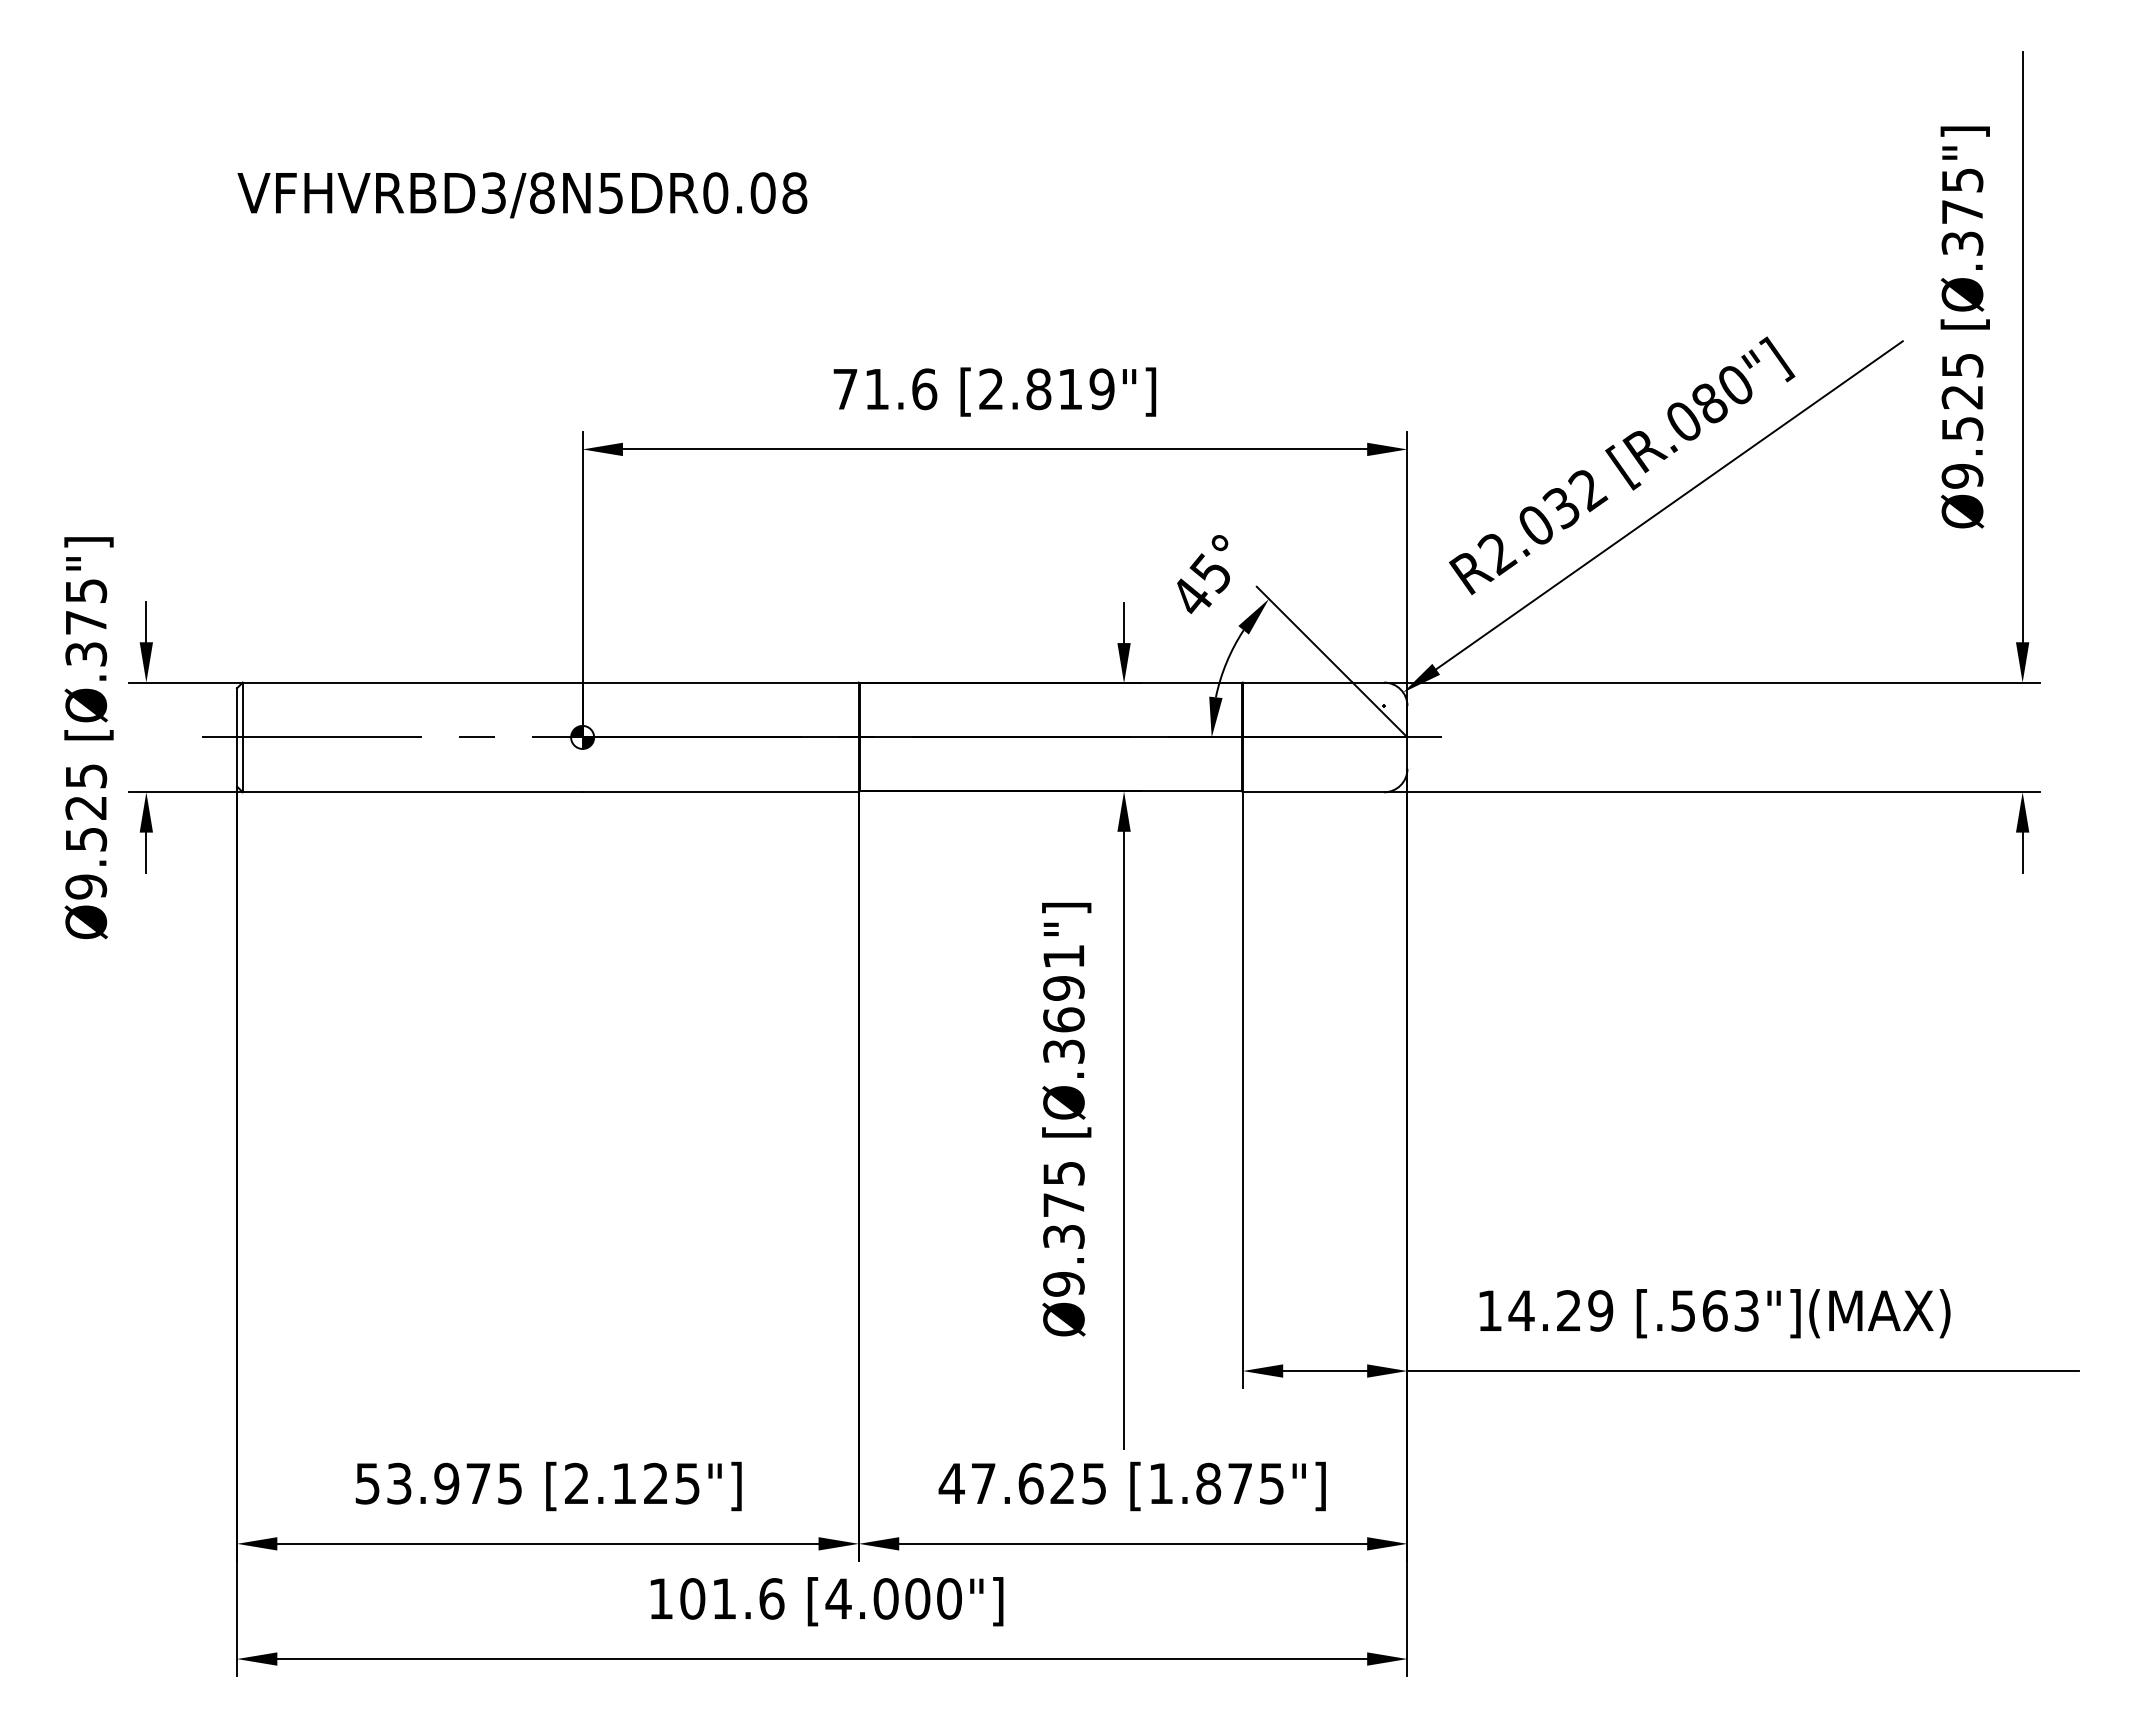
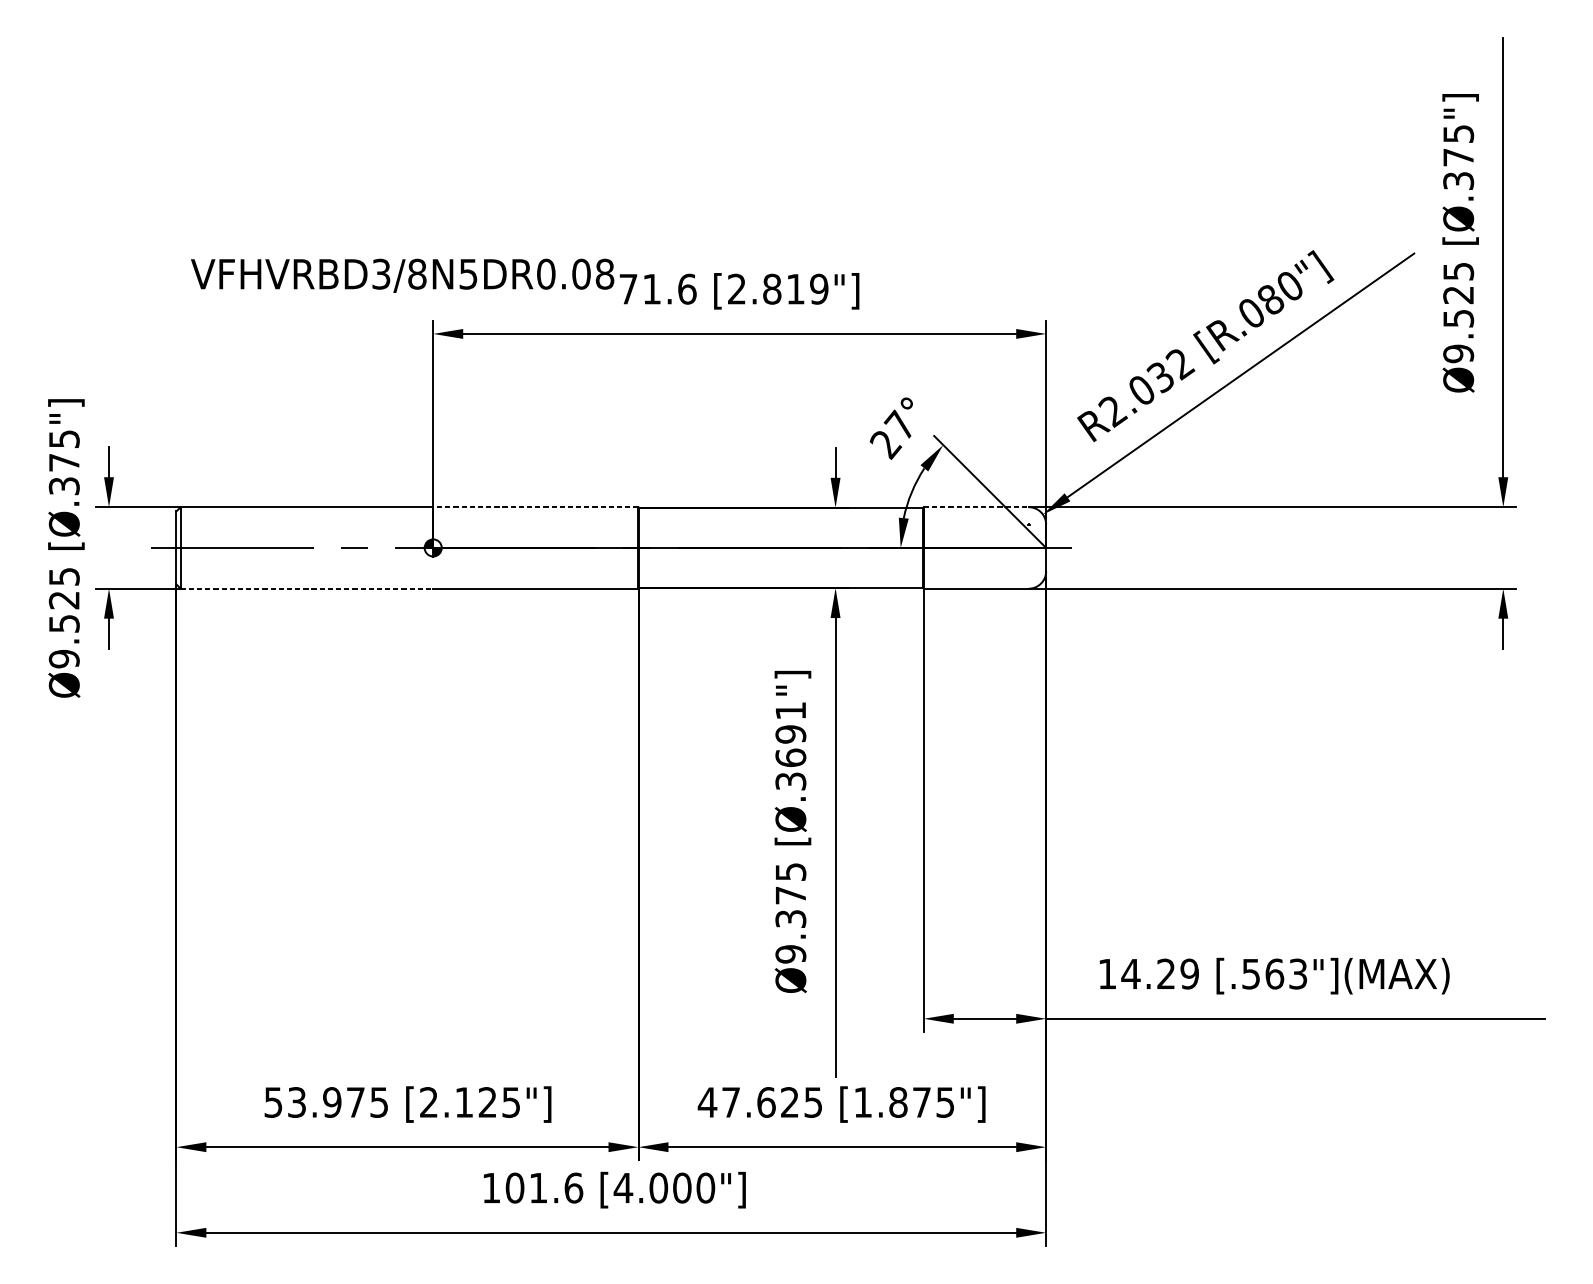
text: (522, 195) -> (402, 276), moved
text: (1199, 585) -> (891, 435), 45° -> 27°
line: (720, 682) -> (535, 507), solid -> dashed
line: (1313, 682) -> (976, 507), solid -> dashed
line: (412, 792) -> (306, 588), solid -> dashed

